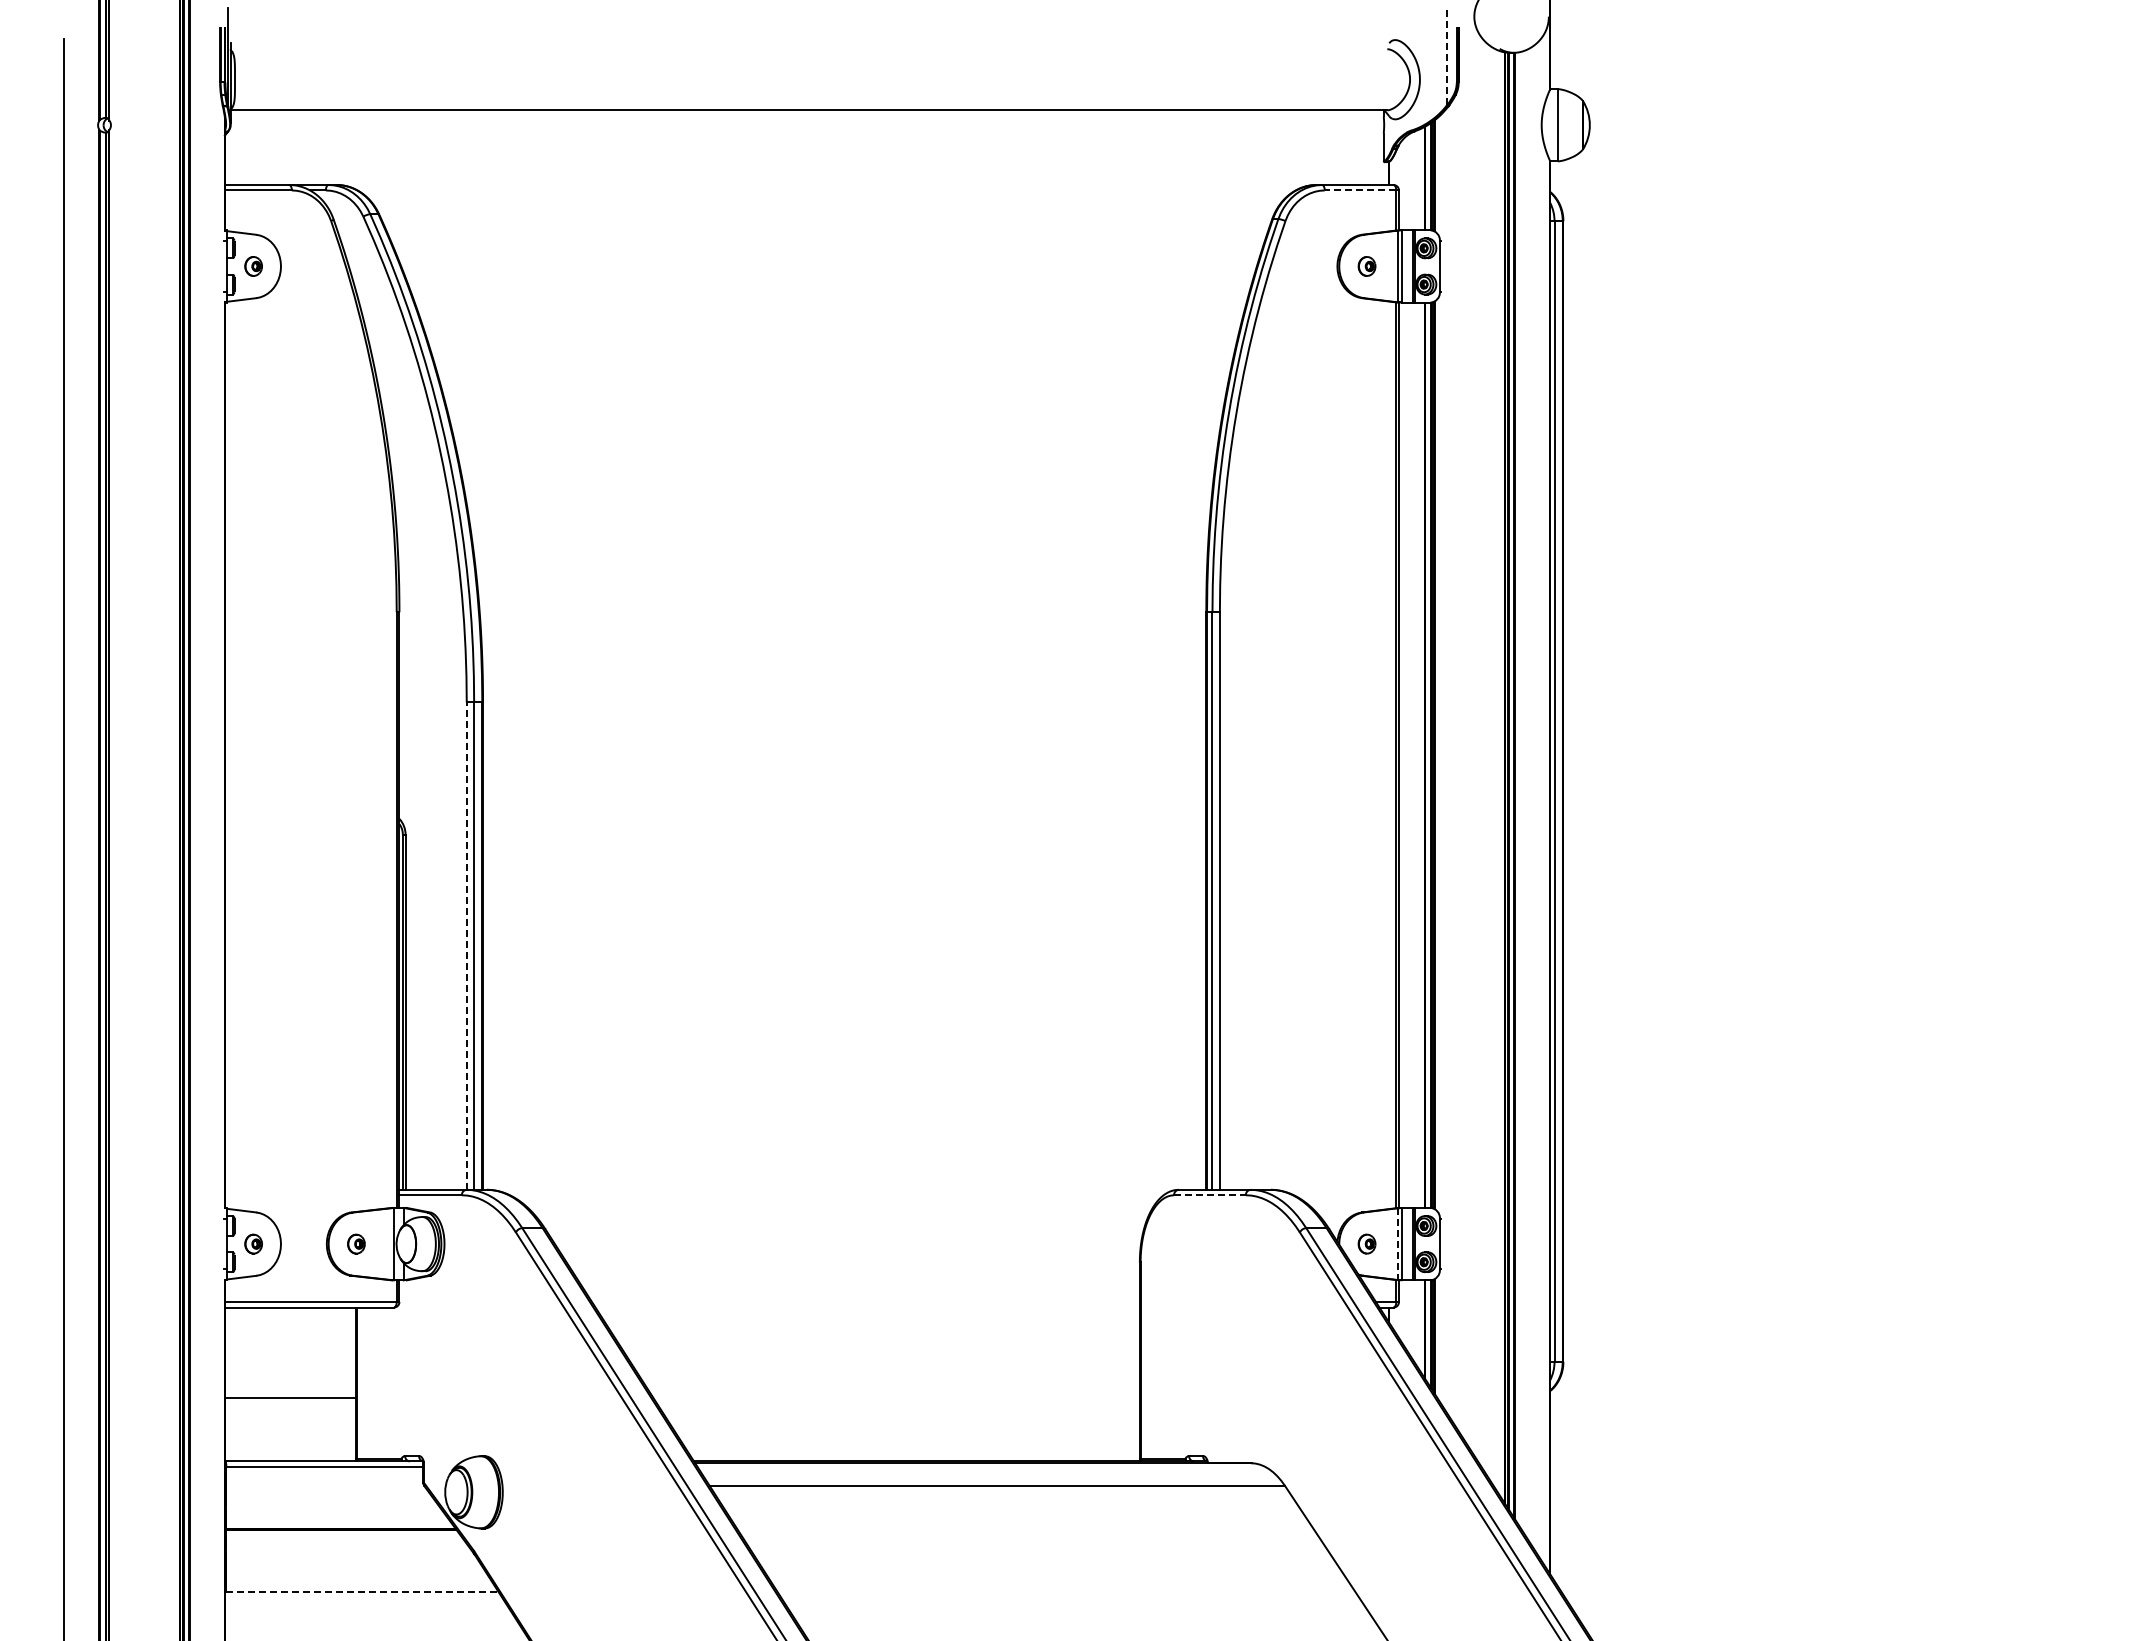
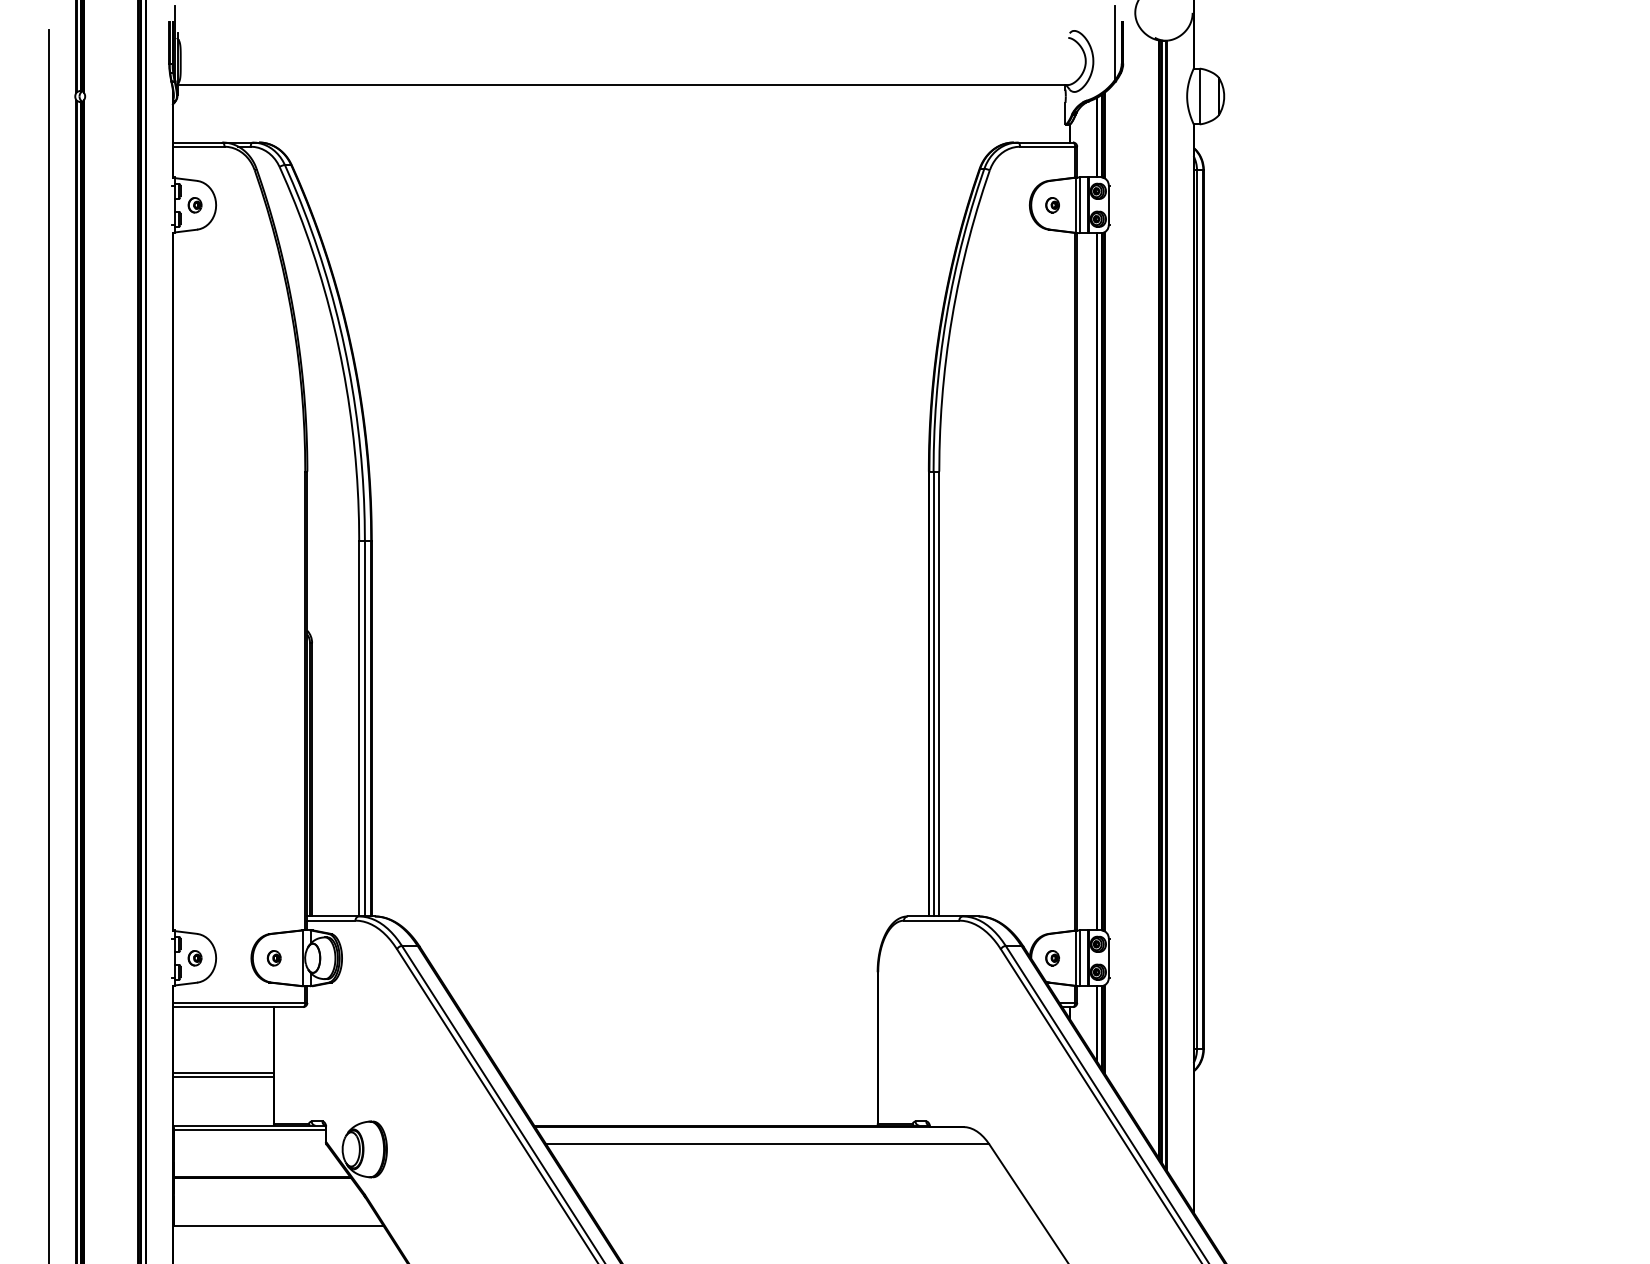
line: (1447, 56) -> (1114, 43), dashed -> solid
line: (1360, 190) -> (1047, 146), dashed -> solid
line: (466, 946) -> (359, 729), dashed -> solid
line: (1209, 1195) -> (931, 920), dashed -> solid
line: (1397, 1244) -> (1076, 958), dashed -> solid
line: (290, 1392) -> (223, 1072), added
line: (362, 1591) -> (278, 1225), dashed -> solid

